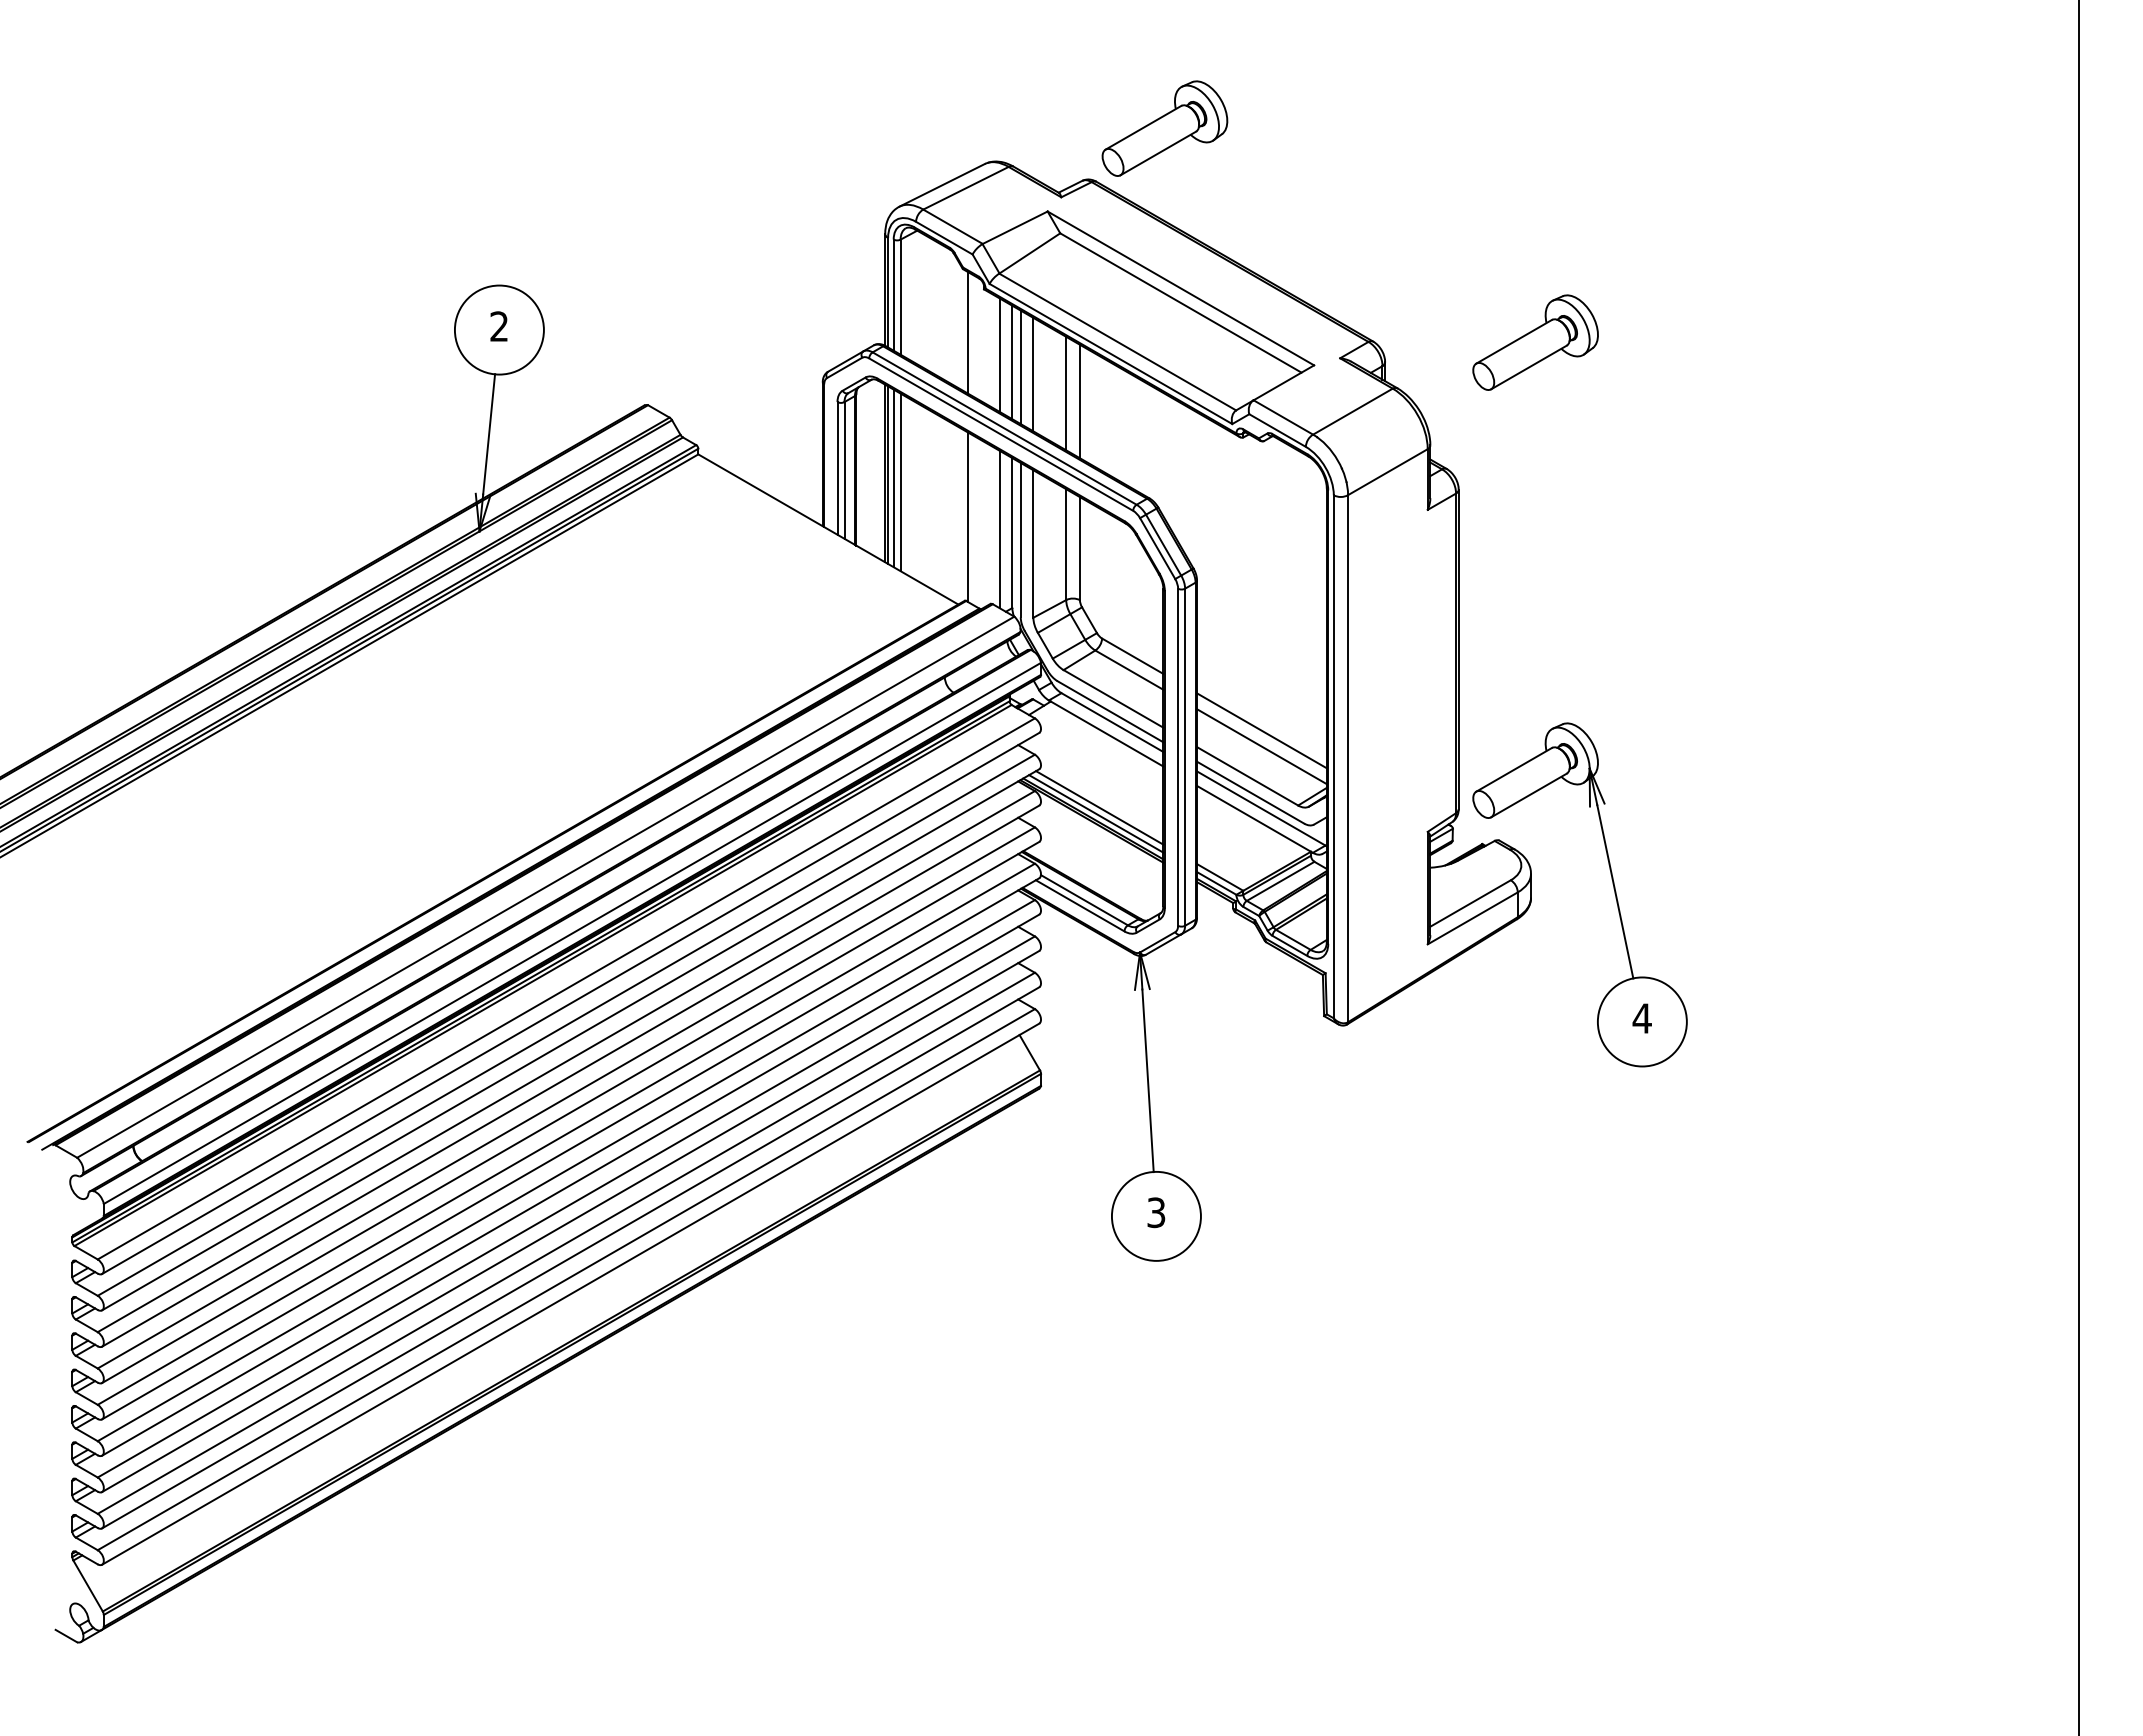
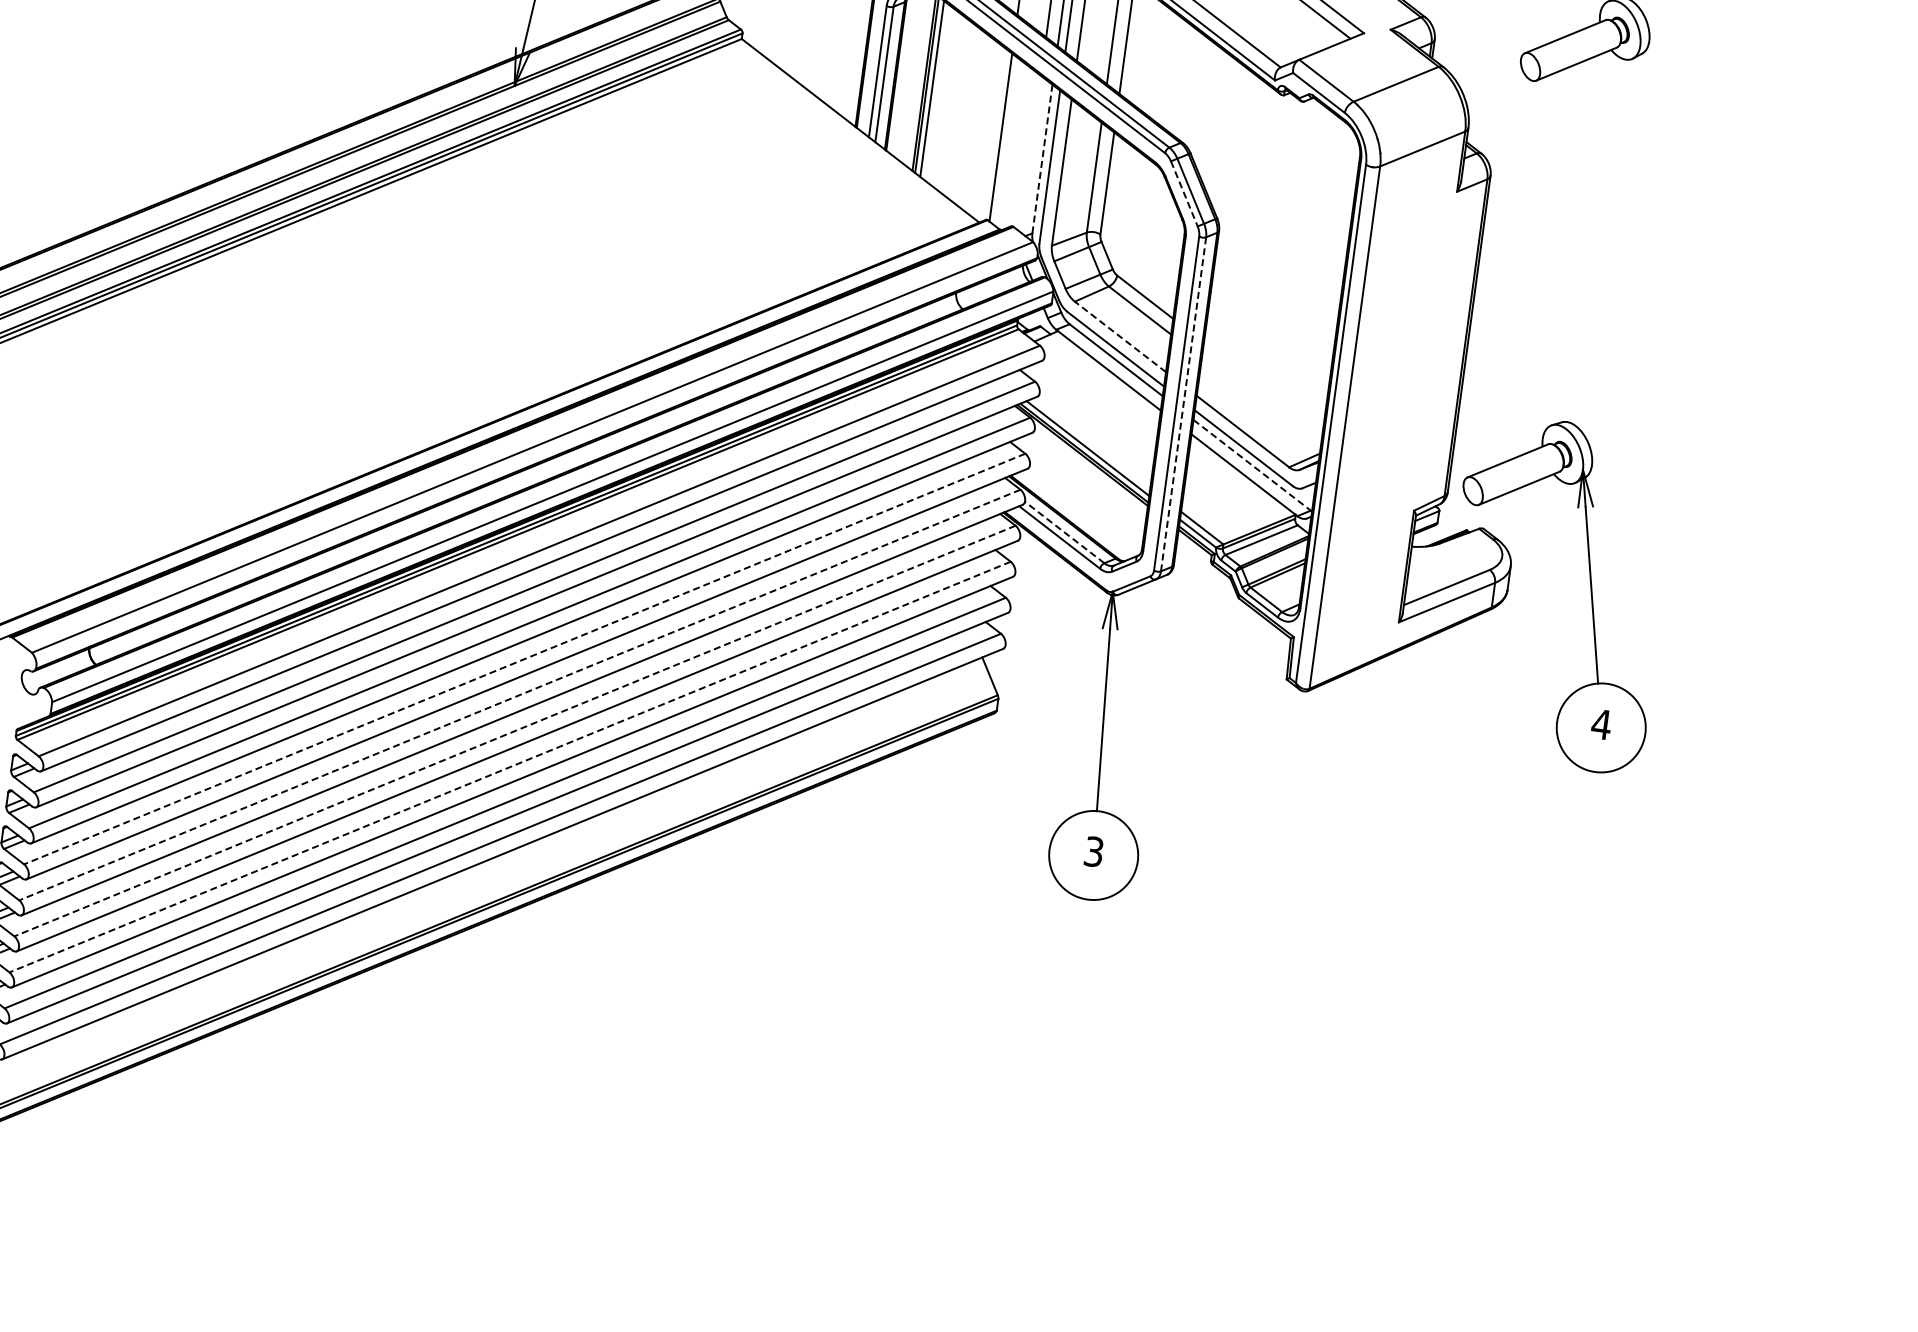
line: (900, 482) -> (938, 93), removed
line: (999, 529) -> (1030, 153), removed
line: (1012, 533) -> (1042, 159), solid -> dashed
line: (1157, 549) -> (1184, 194), solid -> dashed
line: (1113, 698) -> (1120, 336), solid -> dashed
line: (1261, 730) -> (1262, 388), removed
line: (1261, 746) -> (1260, 403), removed
line: (1185, 757) -> (1183, 404), solid -> dashed
line: (1099, 807) -> (1092, 442), removed
line: (1261, 808) -> (1252, 465), solid -> dashed
line: (1084, 900) -> (1064, 532), solid -> dashed
line: (565, 1098) -> (523, 659), solid -> dashed
line: (565, 1134) -> (519, 695), solid -> dashed
line: (565, 1170) -> (514, 730), solid -> dashed
line: (565, 1207) -> (509, 767), solid -> dashed

